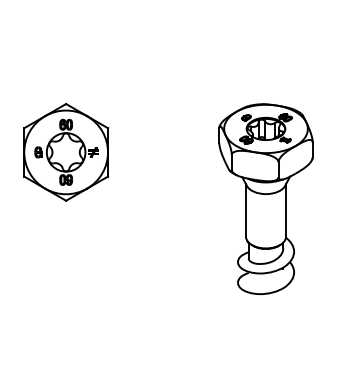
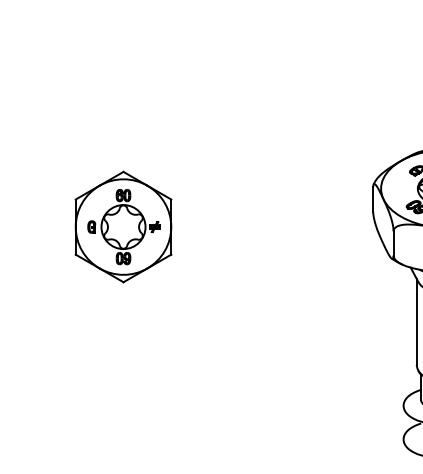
part: (65, 152) -> (122, 227), size x0.7

